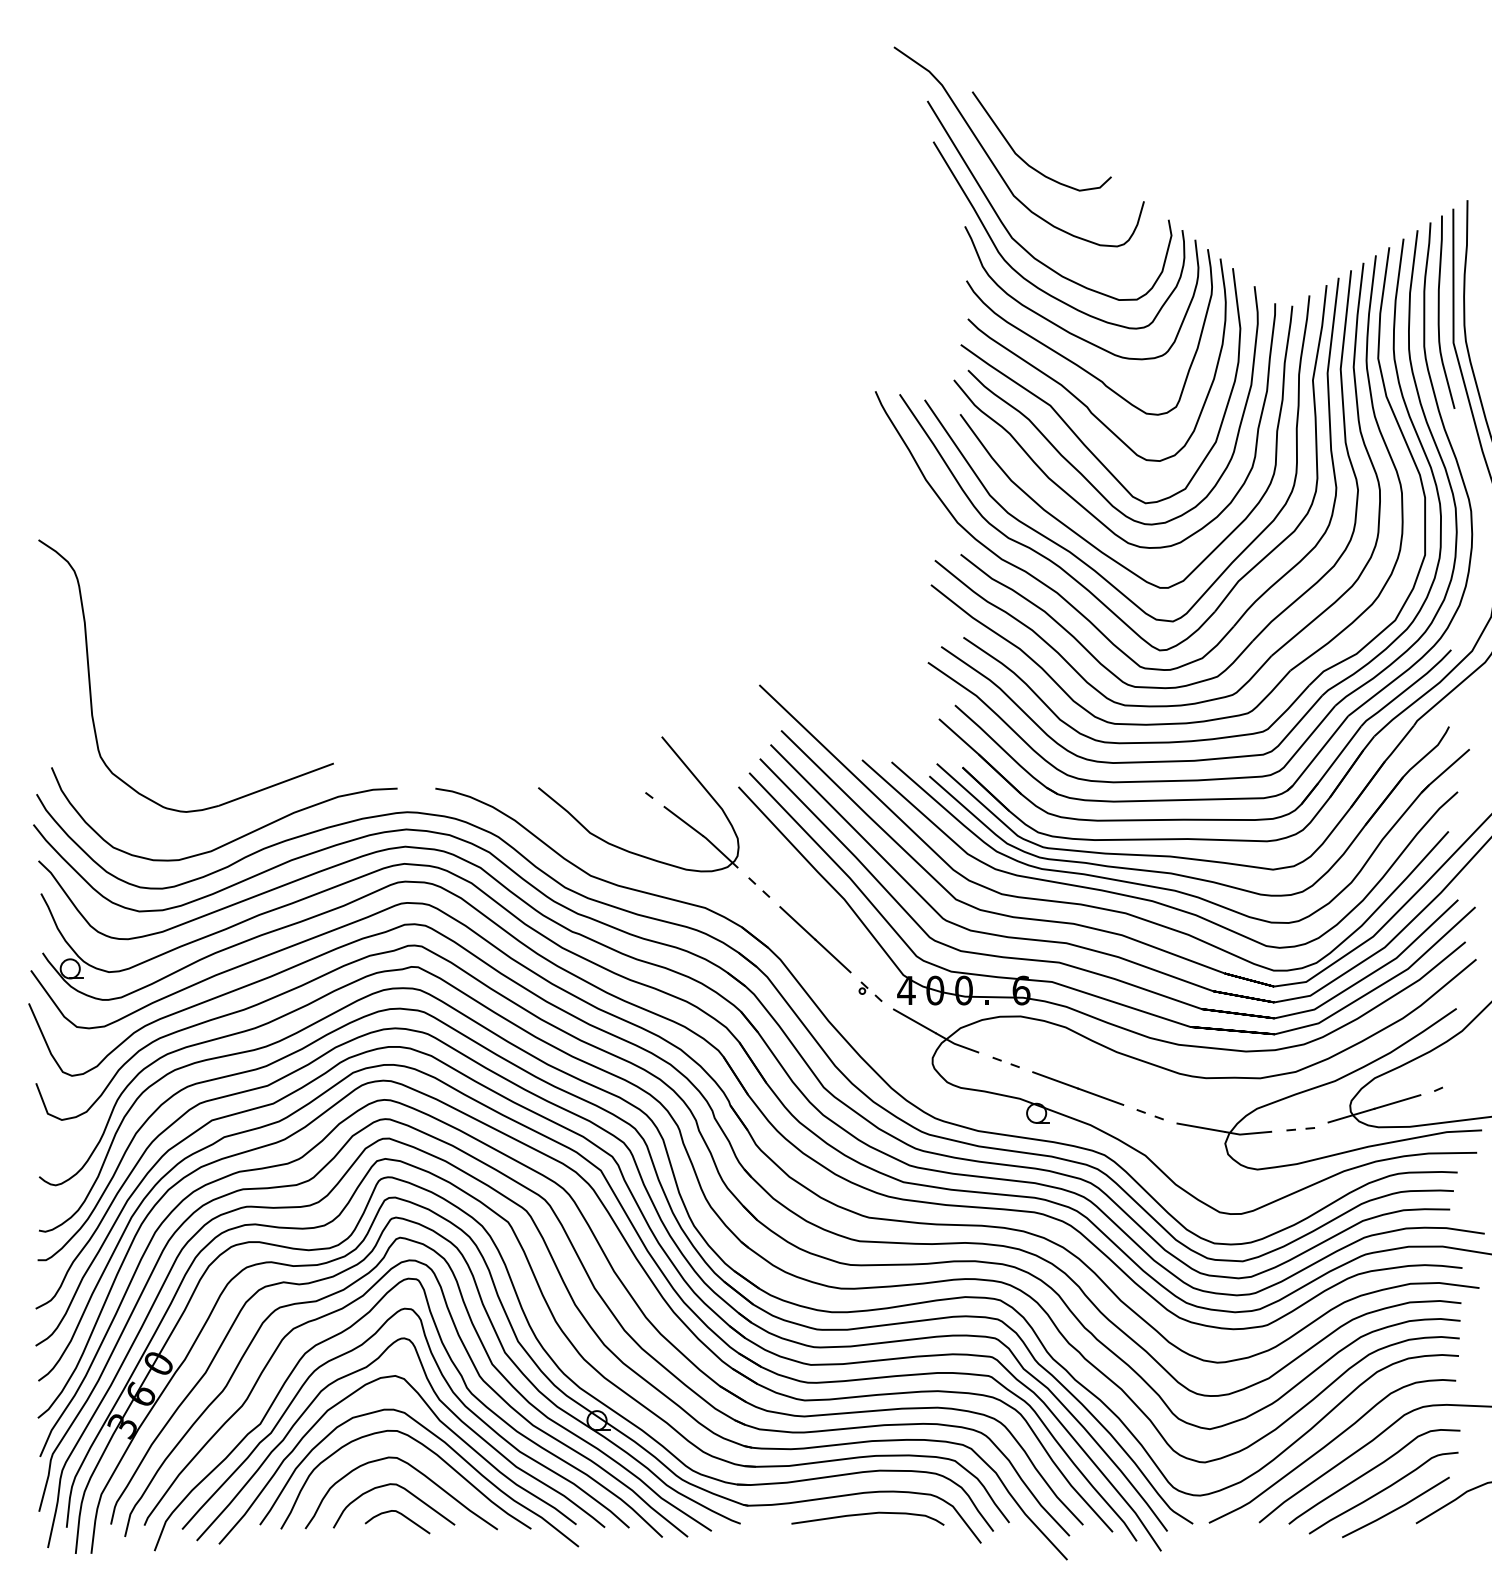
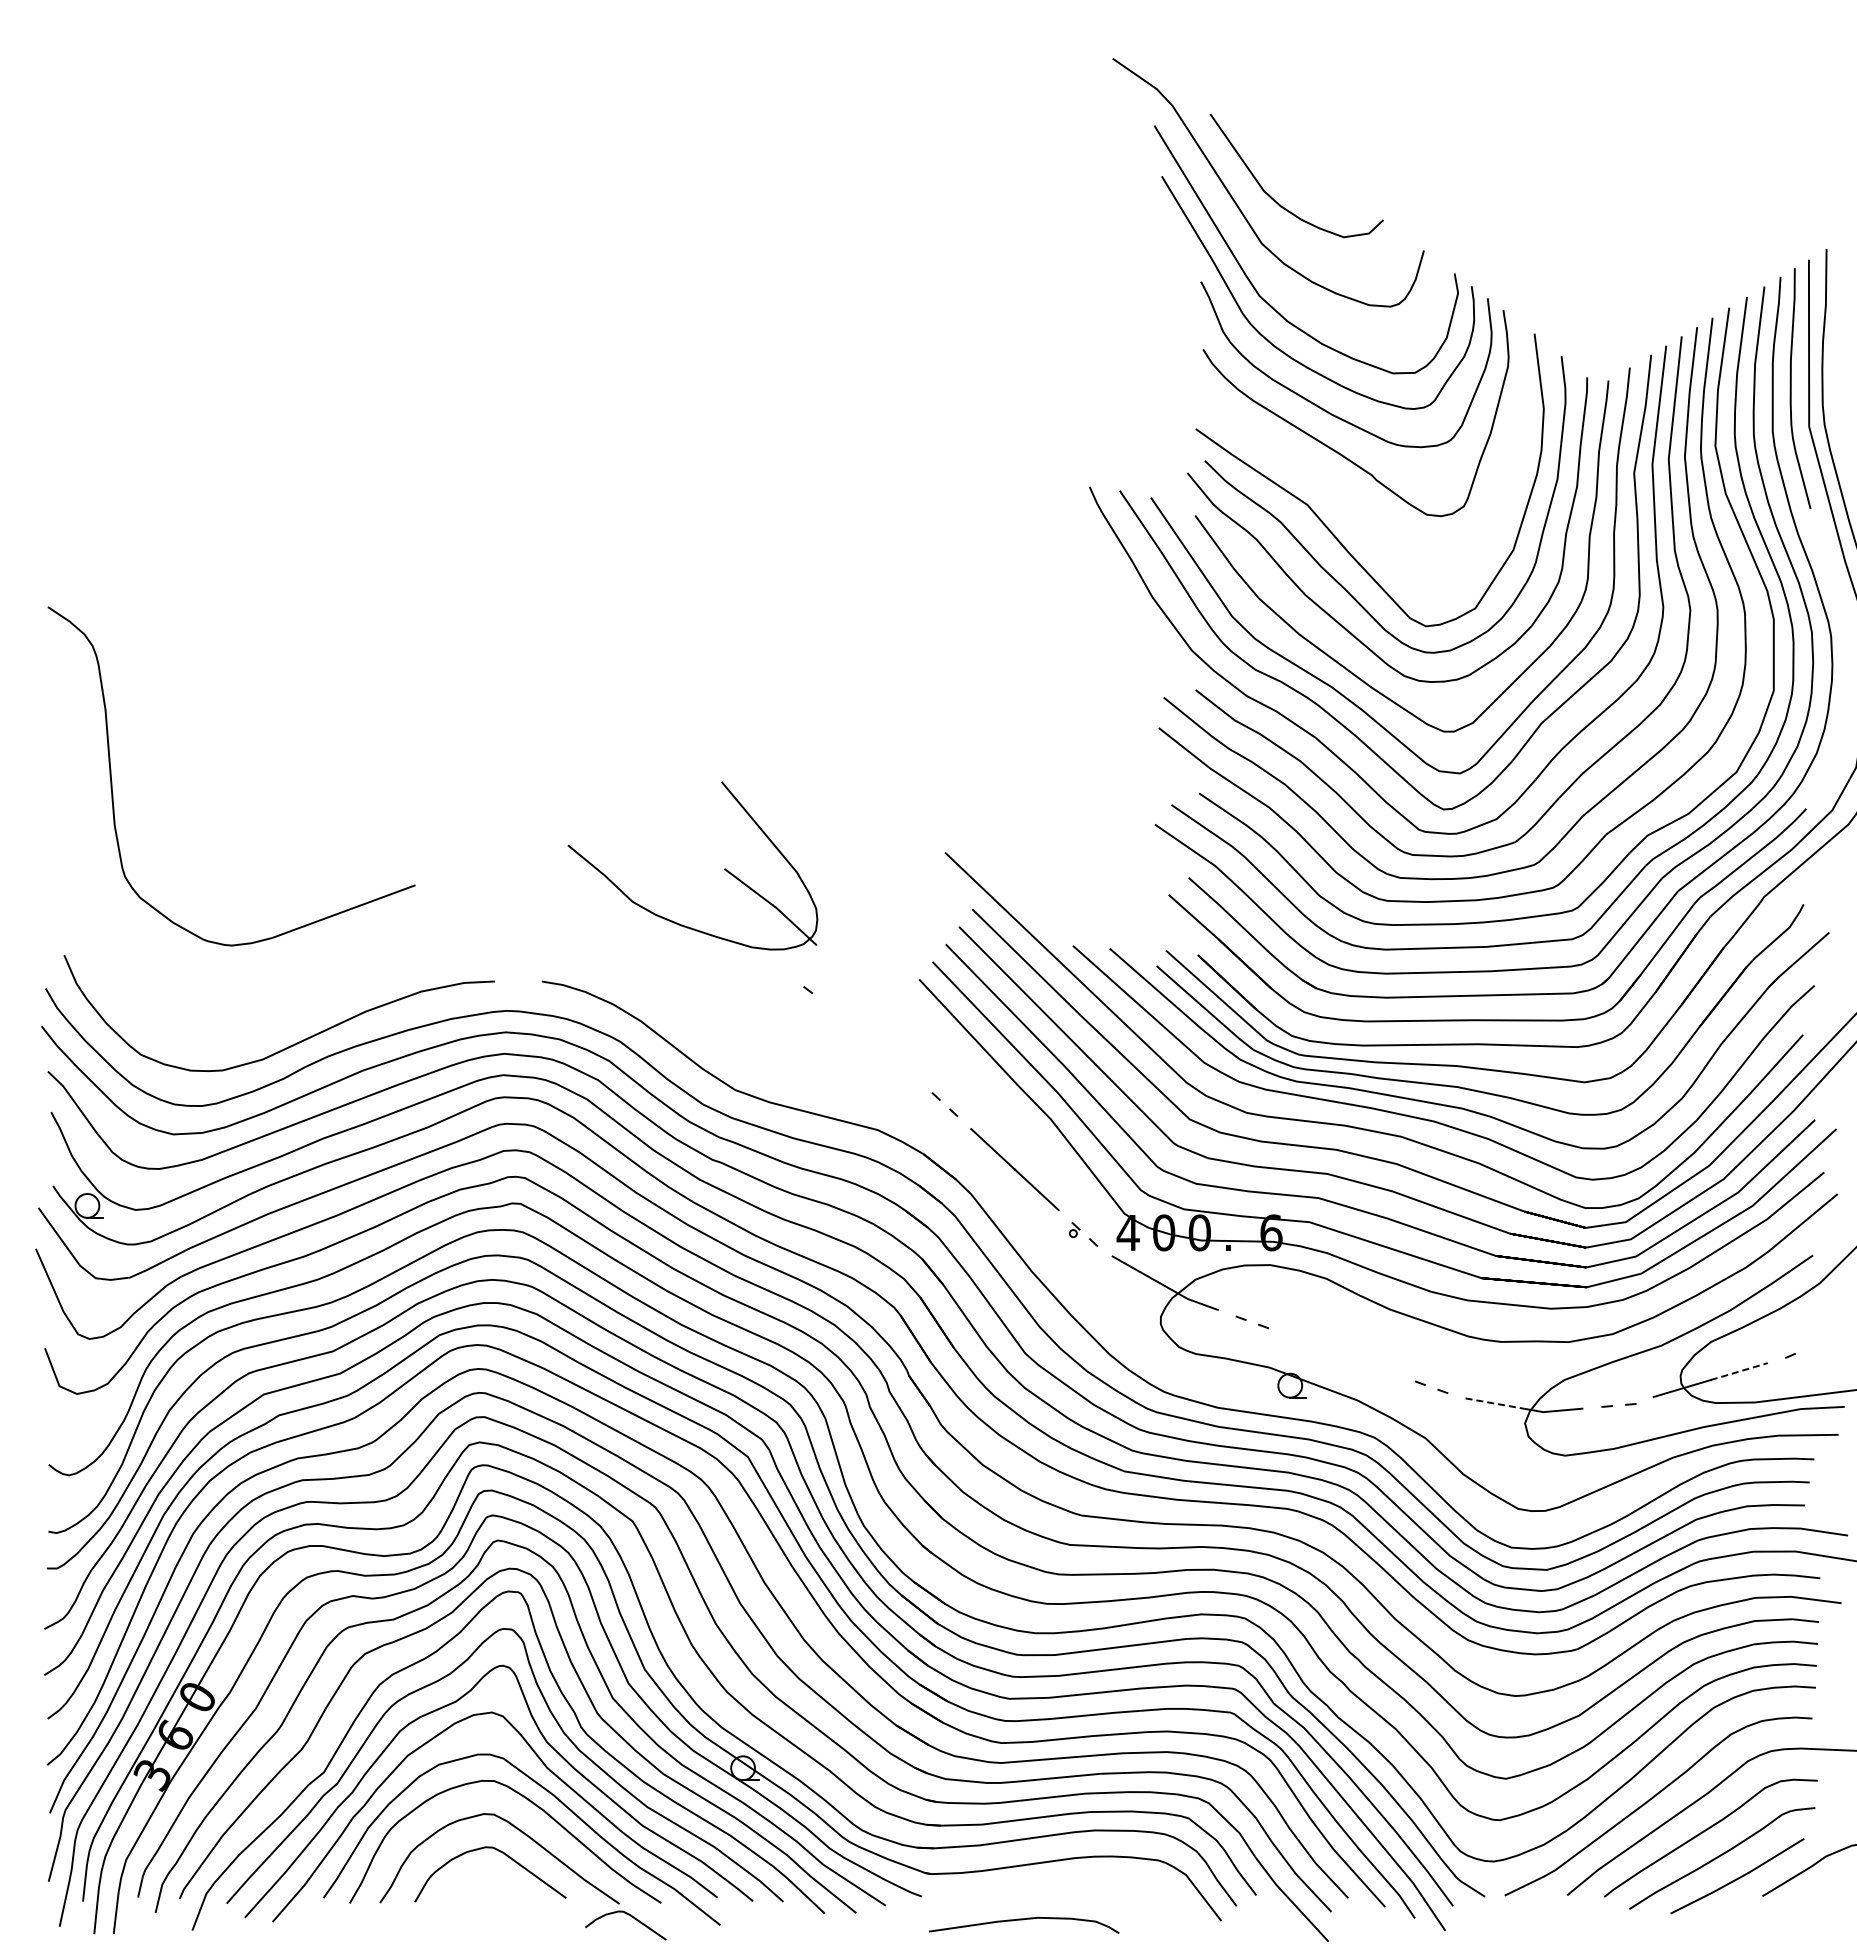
curve: (1069, 390) -> (1331, 486), removed
part: (90, 680) -> (112, 781), moved
part: (664, 806) -> (724, 868), moved
line: (1077, 1088) -> (1341, 1354), removed
line: (1397, 1101) -> (1739, 1371), solid -> dashed
line: (1200, 1127) -> (1494, 1403), solid -> dashed
curve: (867, 1514) -> (1023, 1920), moved
curve: (402, 1515) -> (631, 1917), moved

